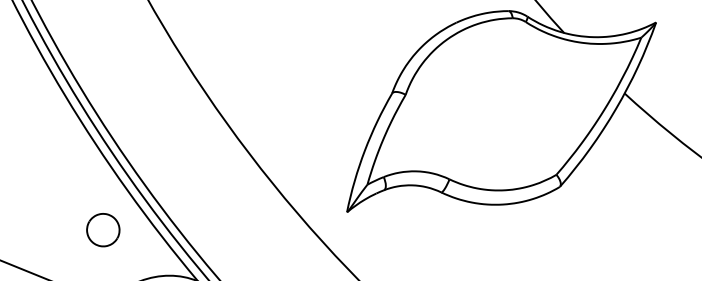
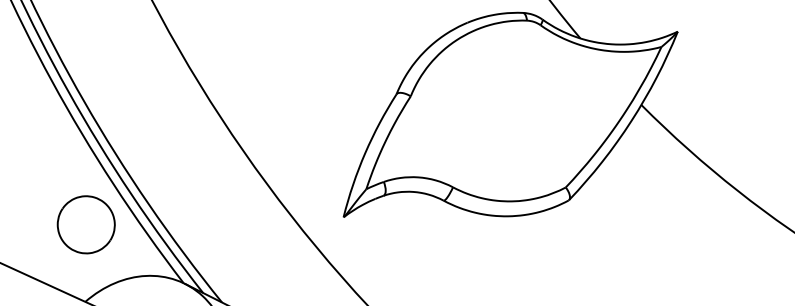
part: (102, 229) -> (85, 224), size x1.67

